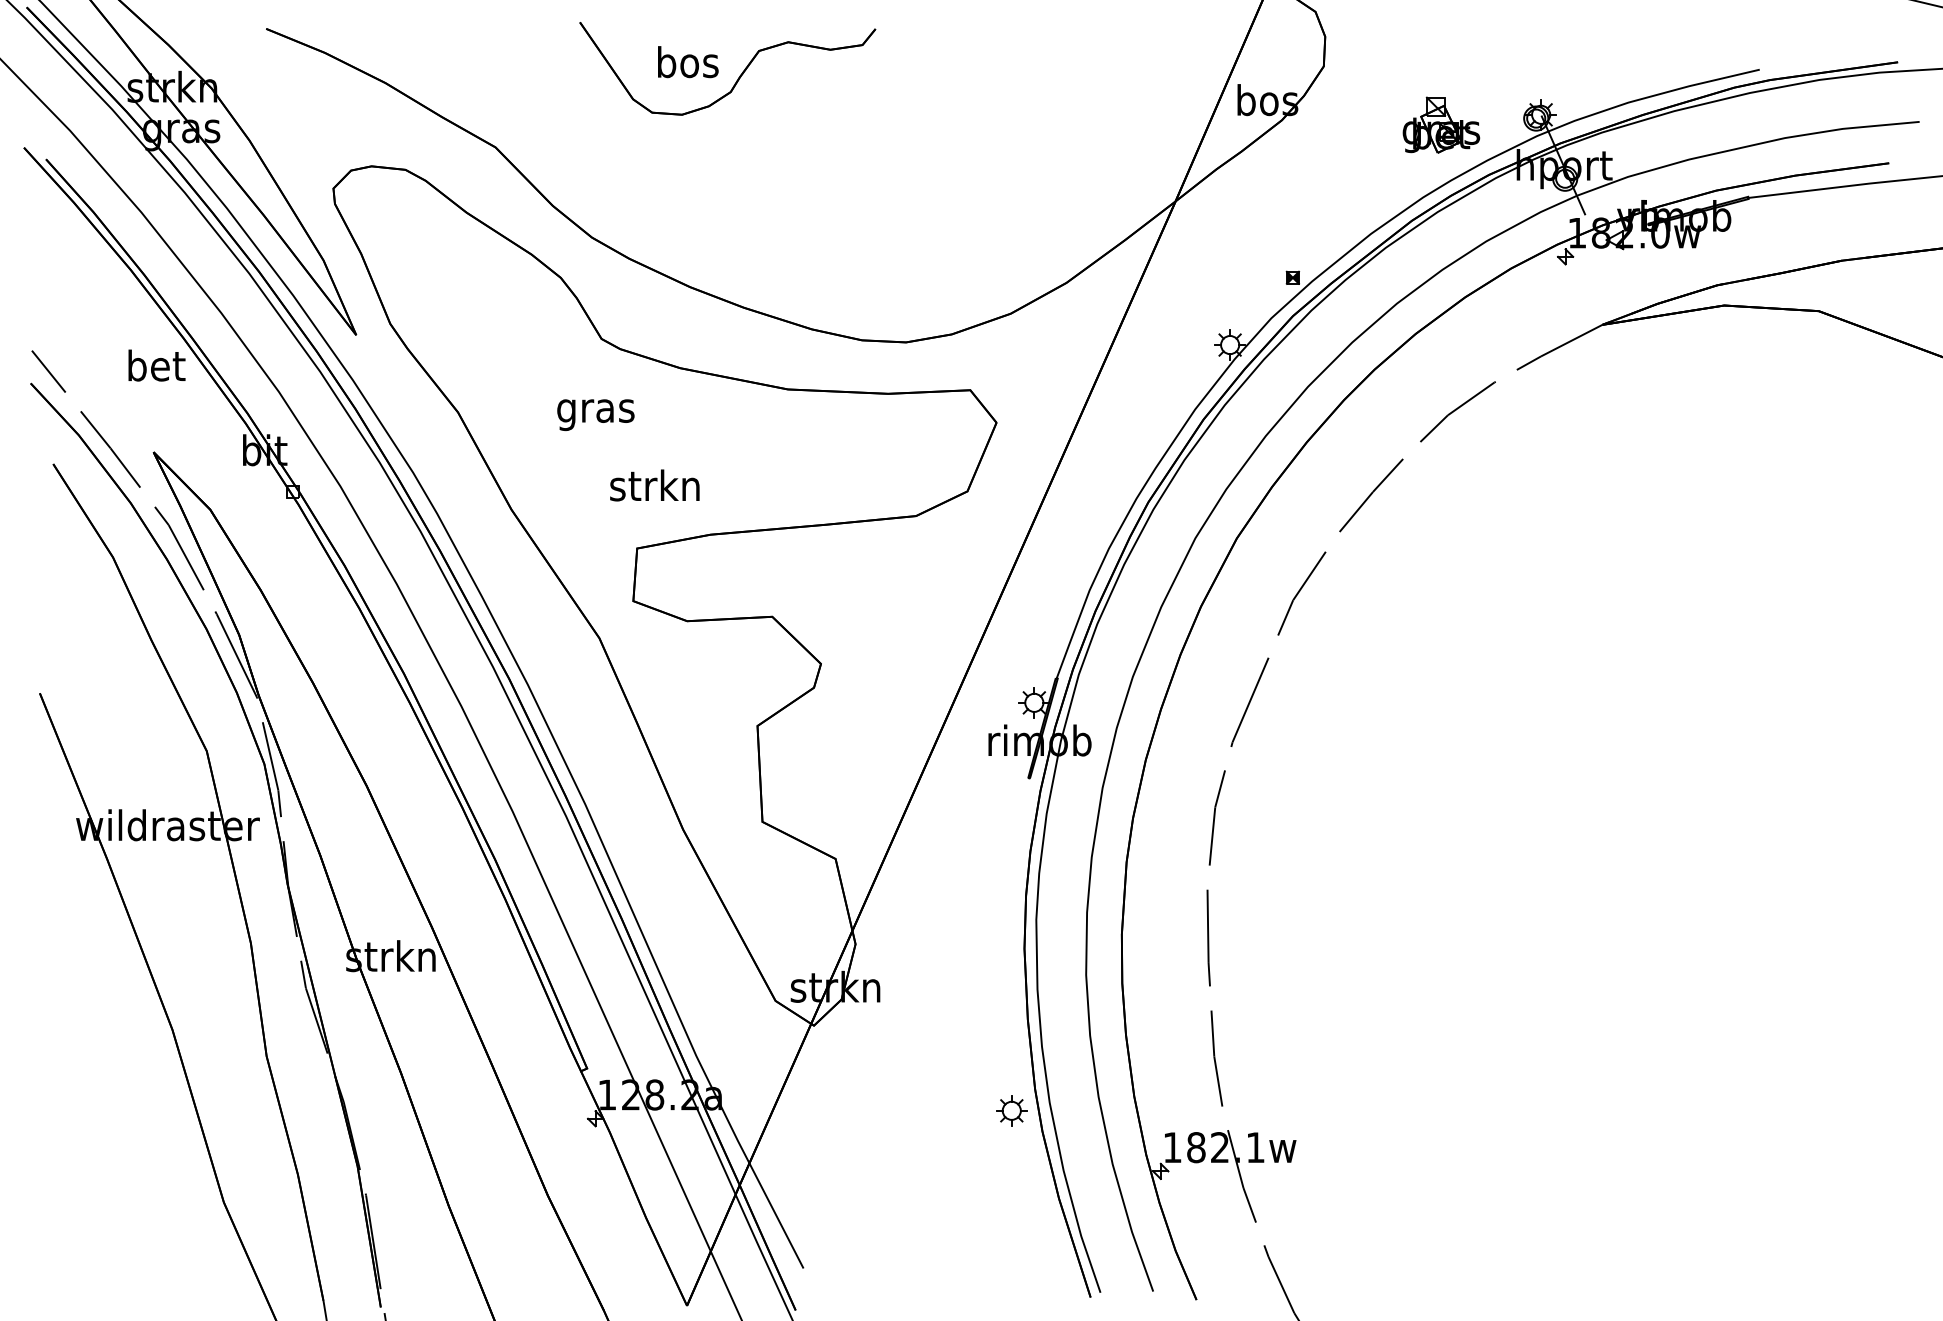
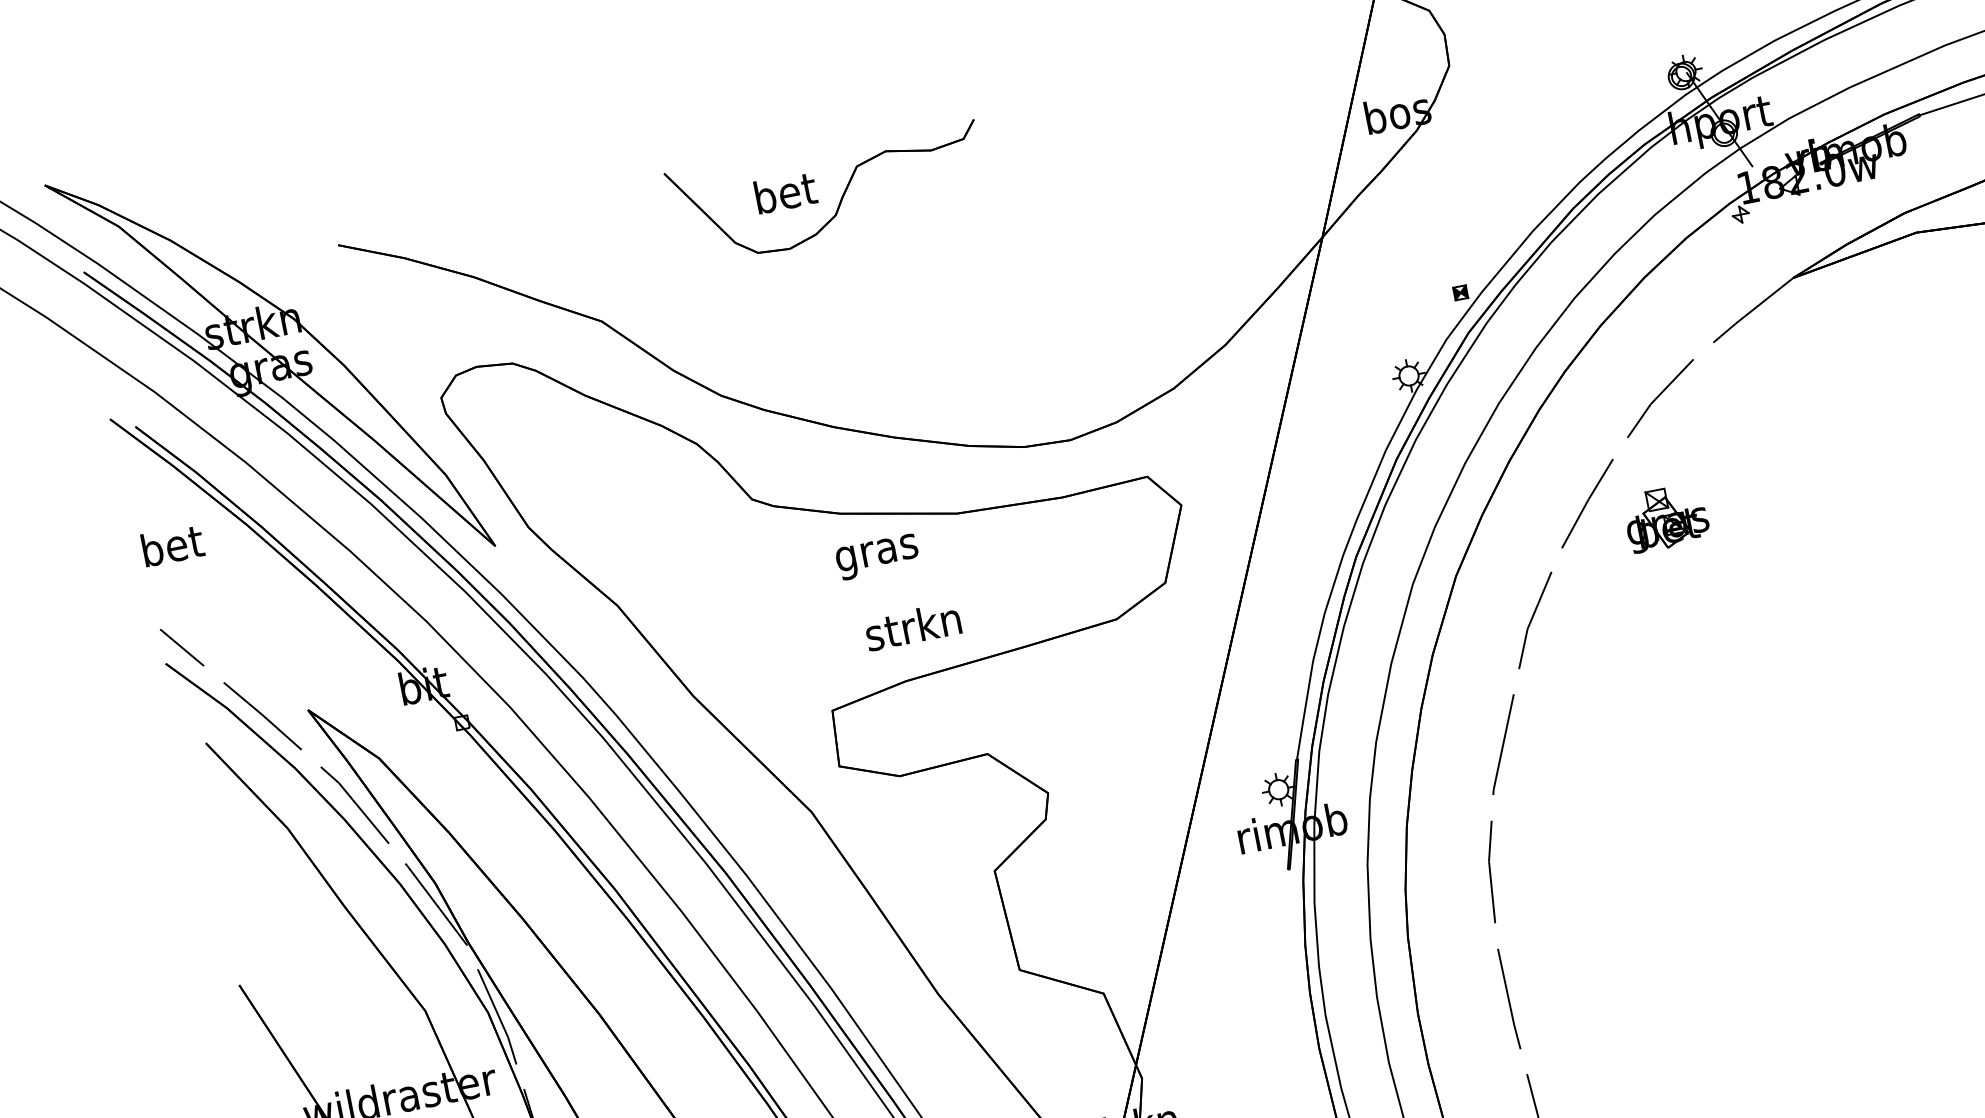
text: (688, 62) -> (785, 193), bos -> bet
part: (1441, 124) -> (1666, 517), moved
text: (156, 365) -> (172, 545), moved
text: (595, 414) -> (877, 556), moved
text: (654, 485) -> (912, 626), moved

